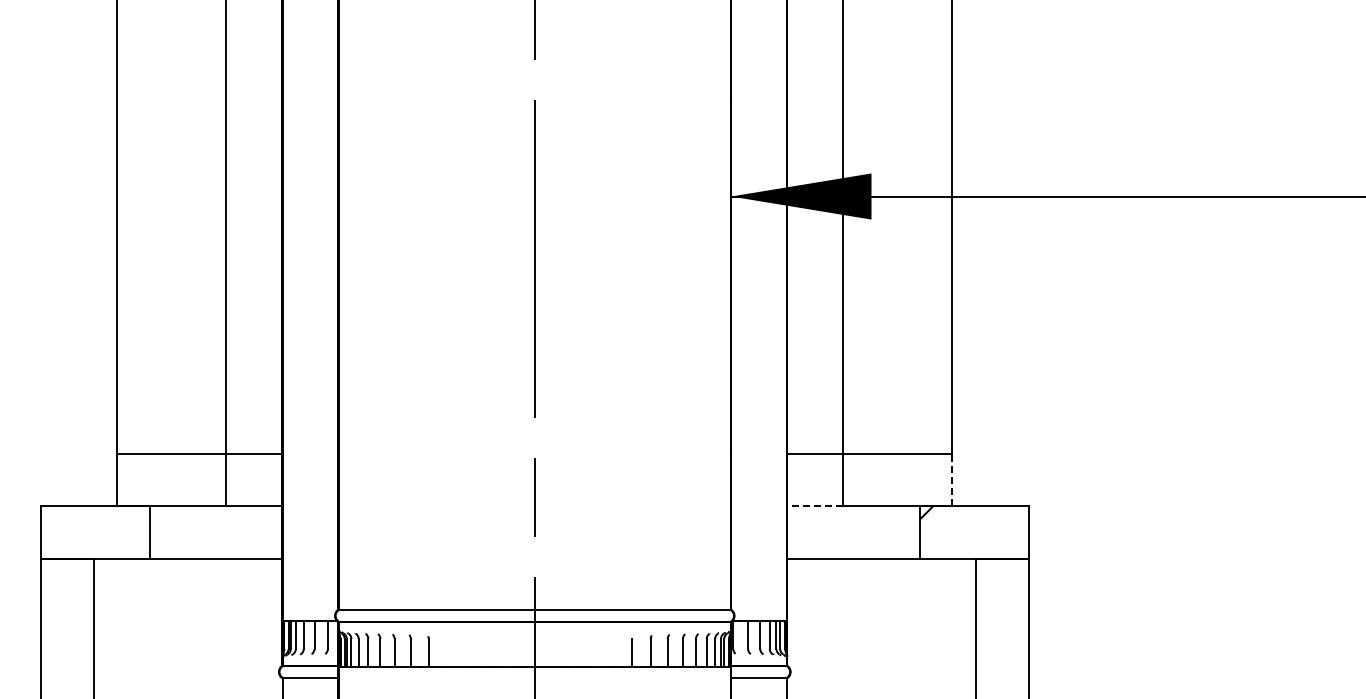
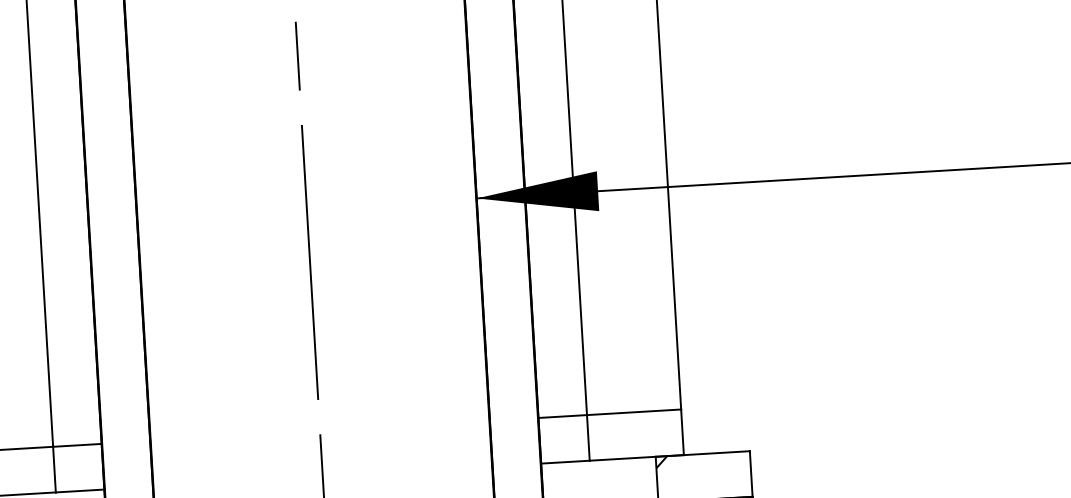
line: (952, 479) -> (682, 431), dashed -> solid
line: (814, 506) -> (564, 462), dashed -> solid

